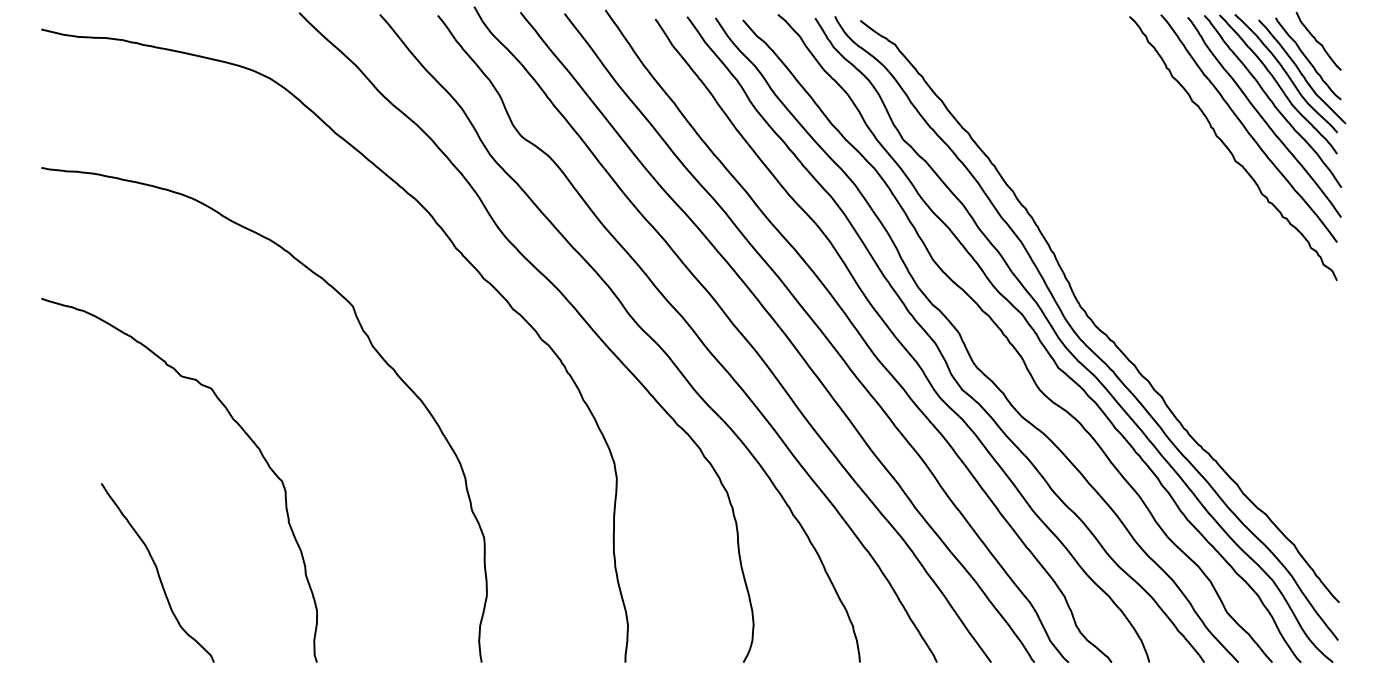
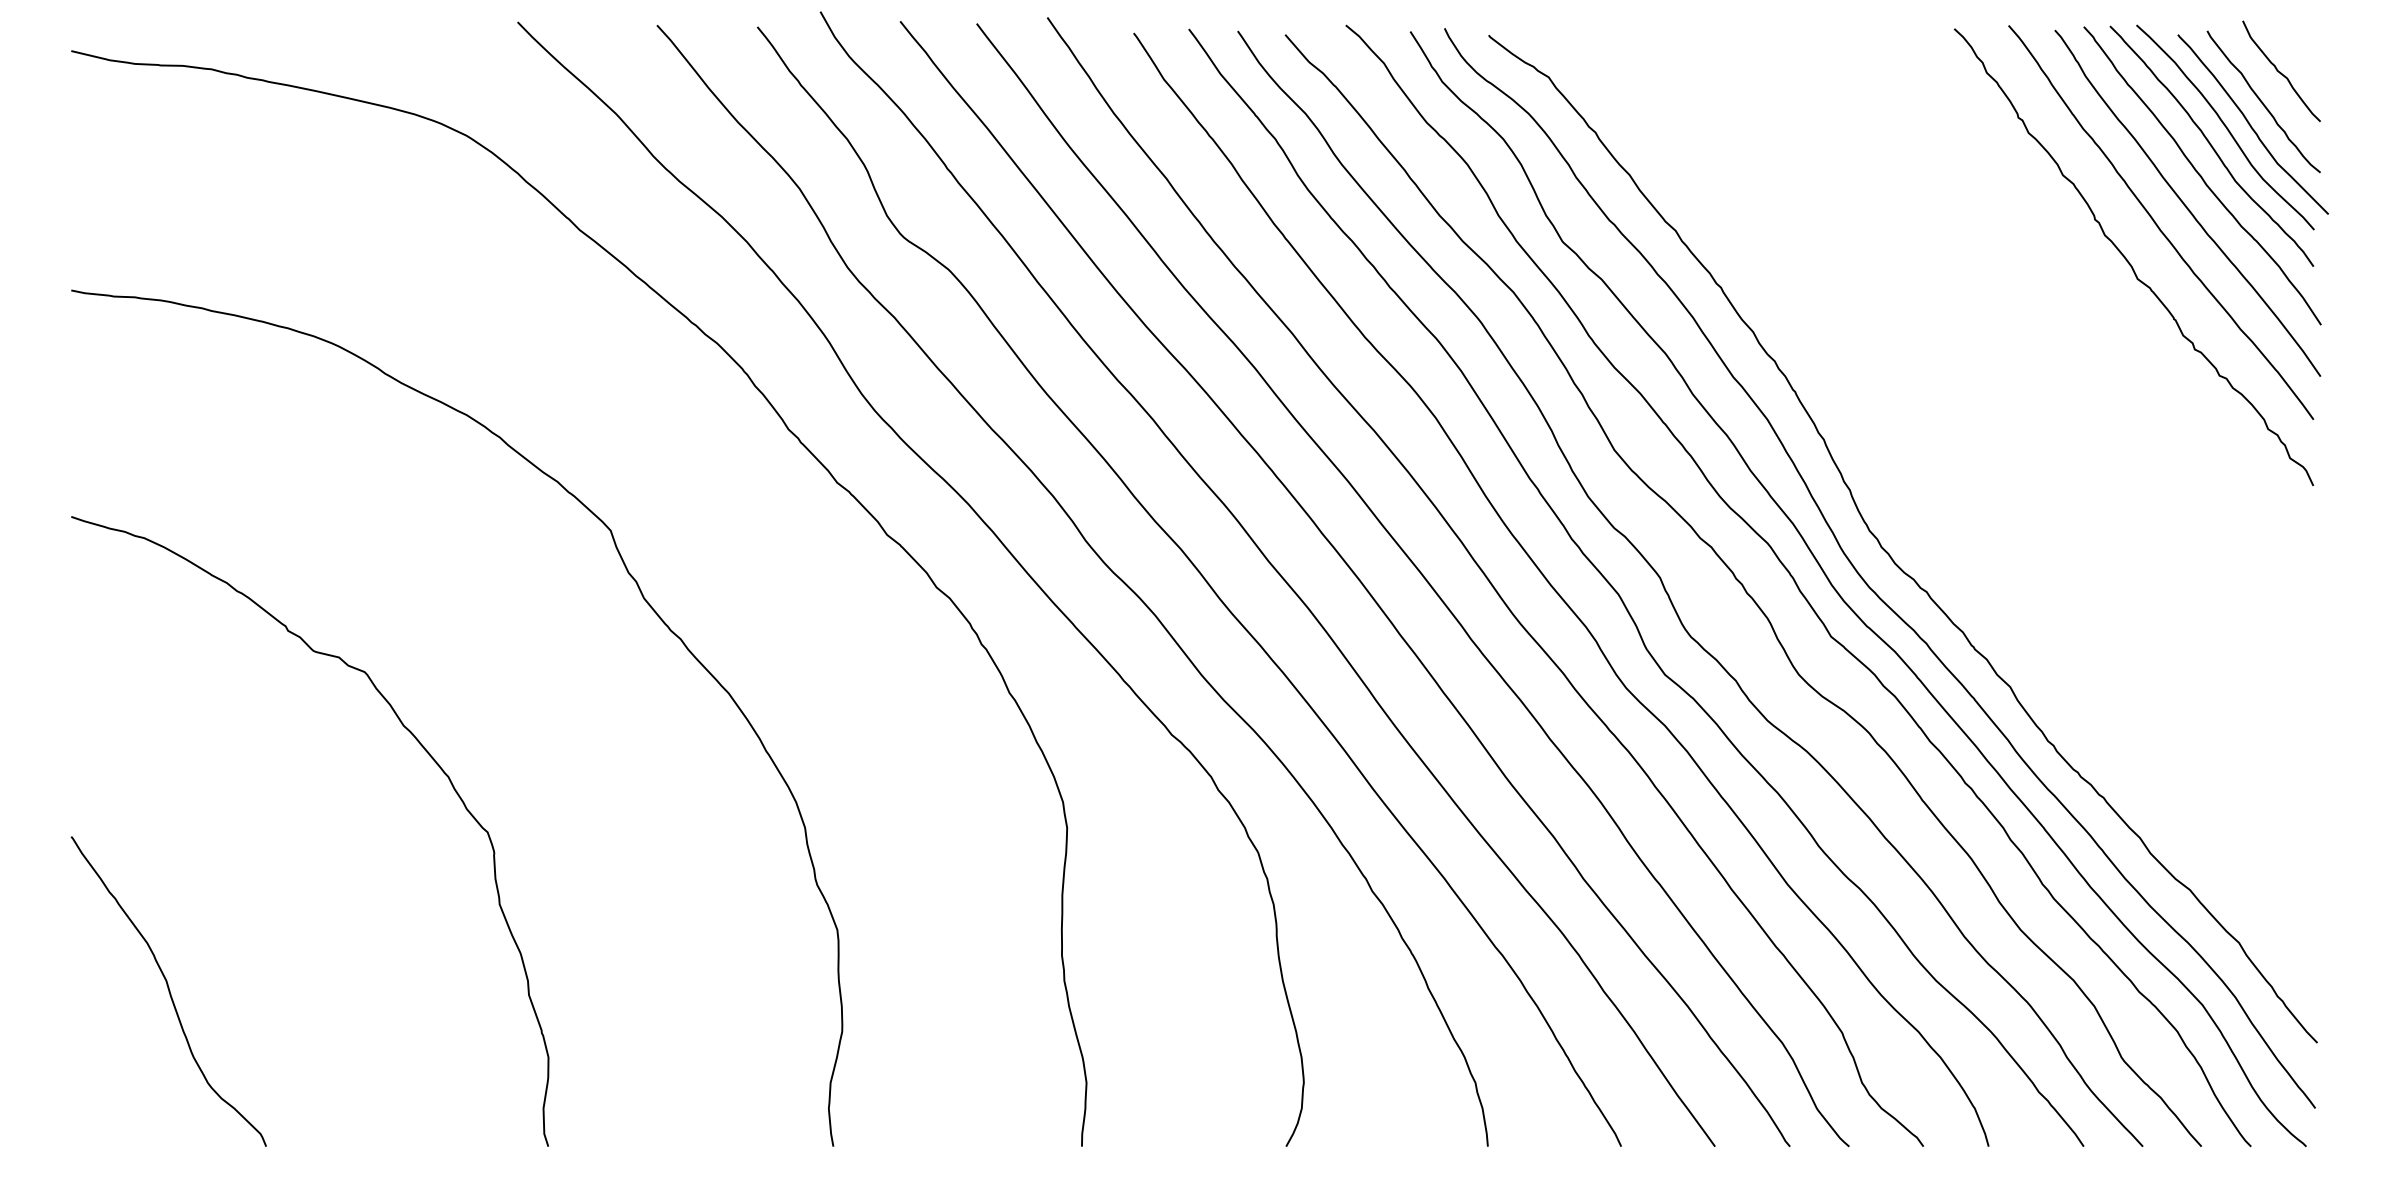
curve: (157, 572) -> (168, 990), moved

